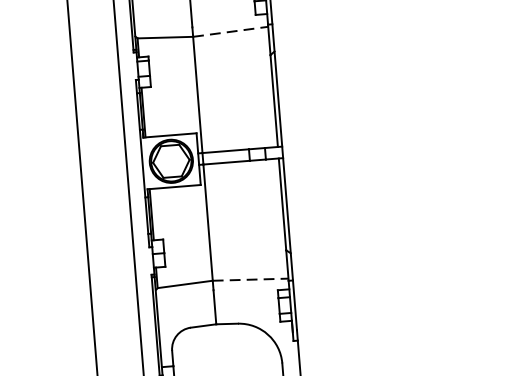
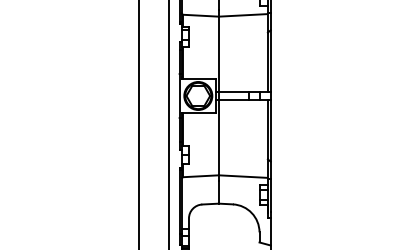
line: (232, 31) -> (244, 15), dashed -> solid
line: (252, 279) -> (244, 176), dashed -> solid

